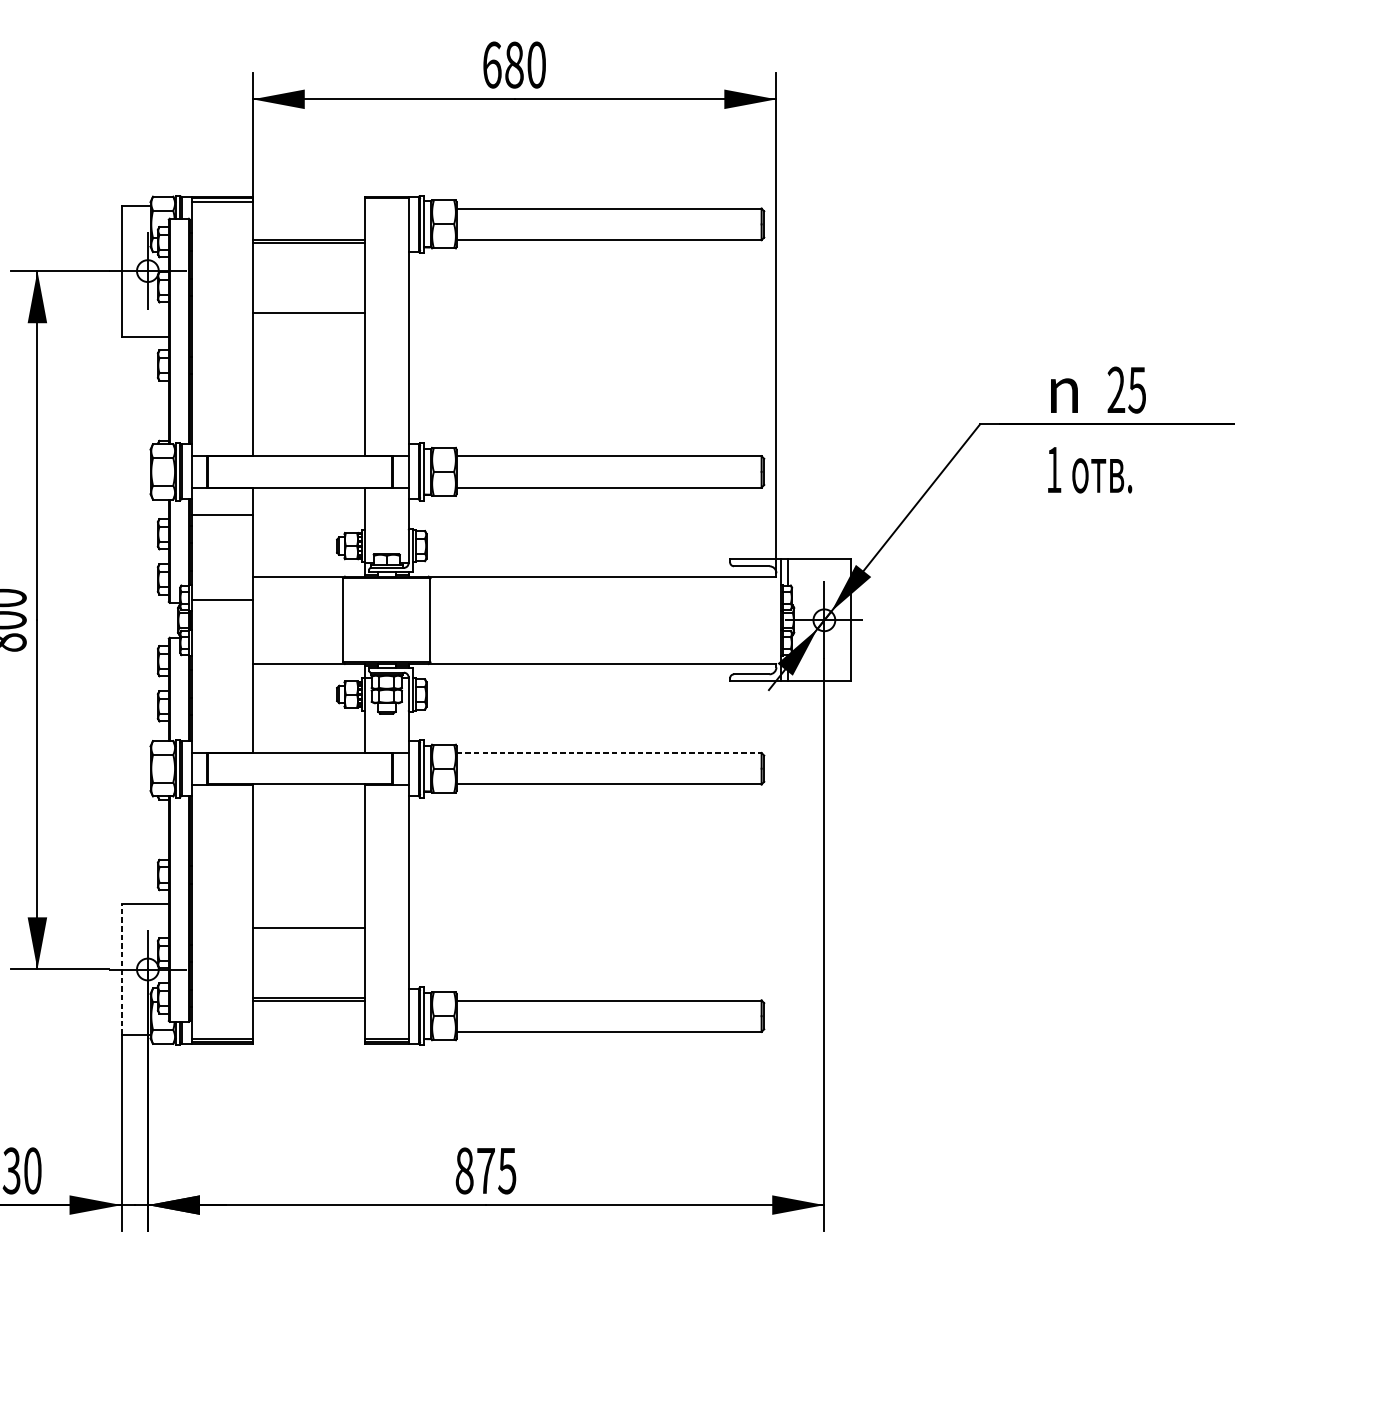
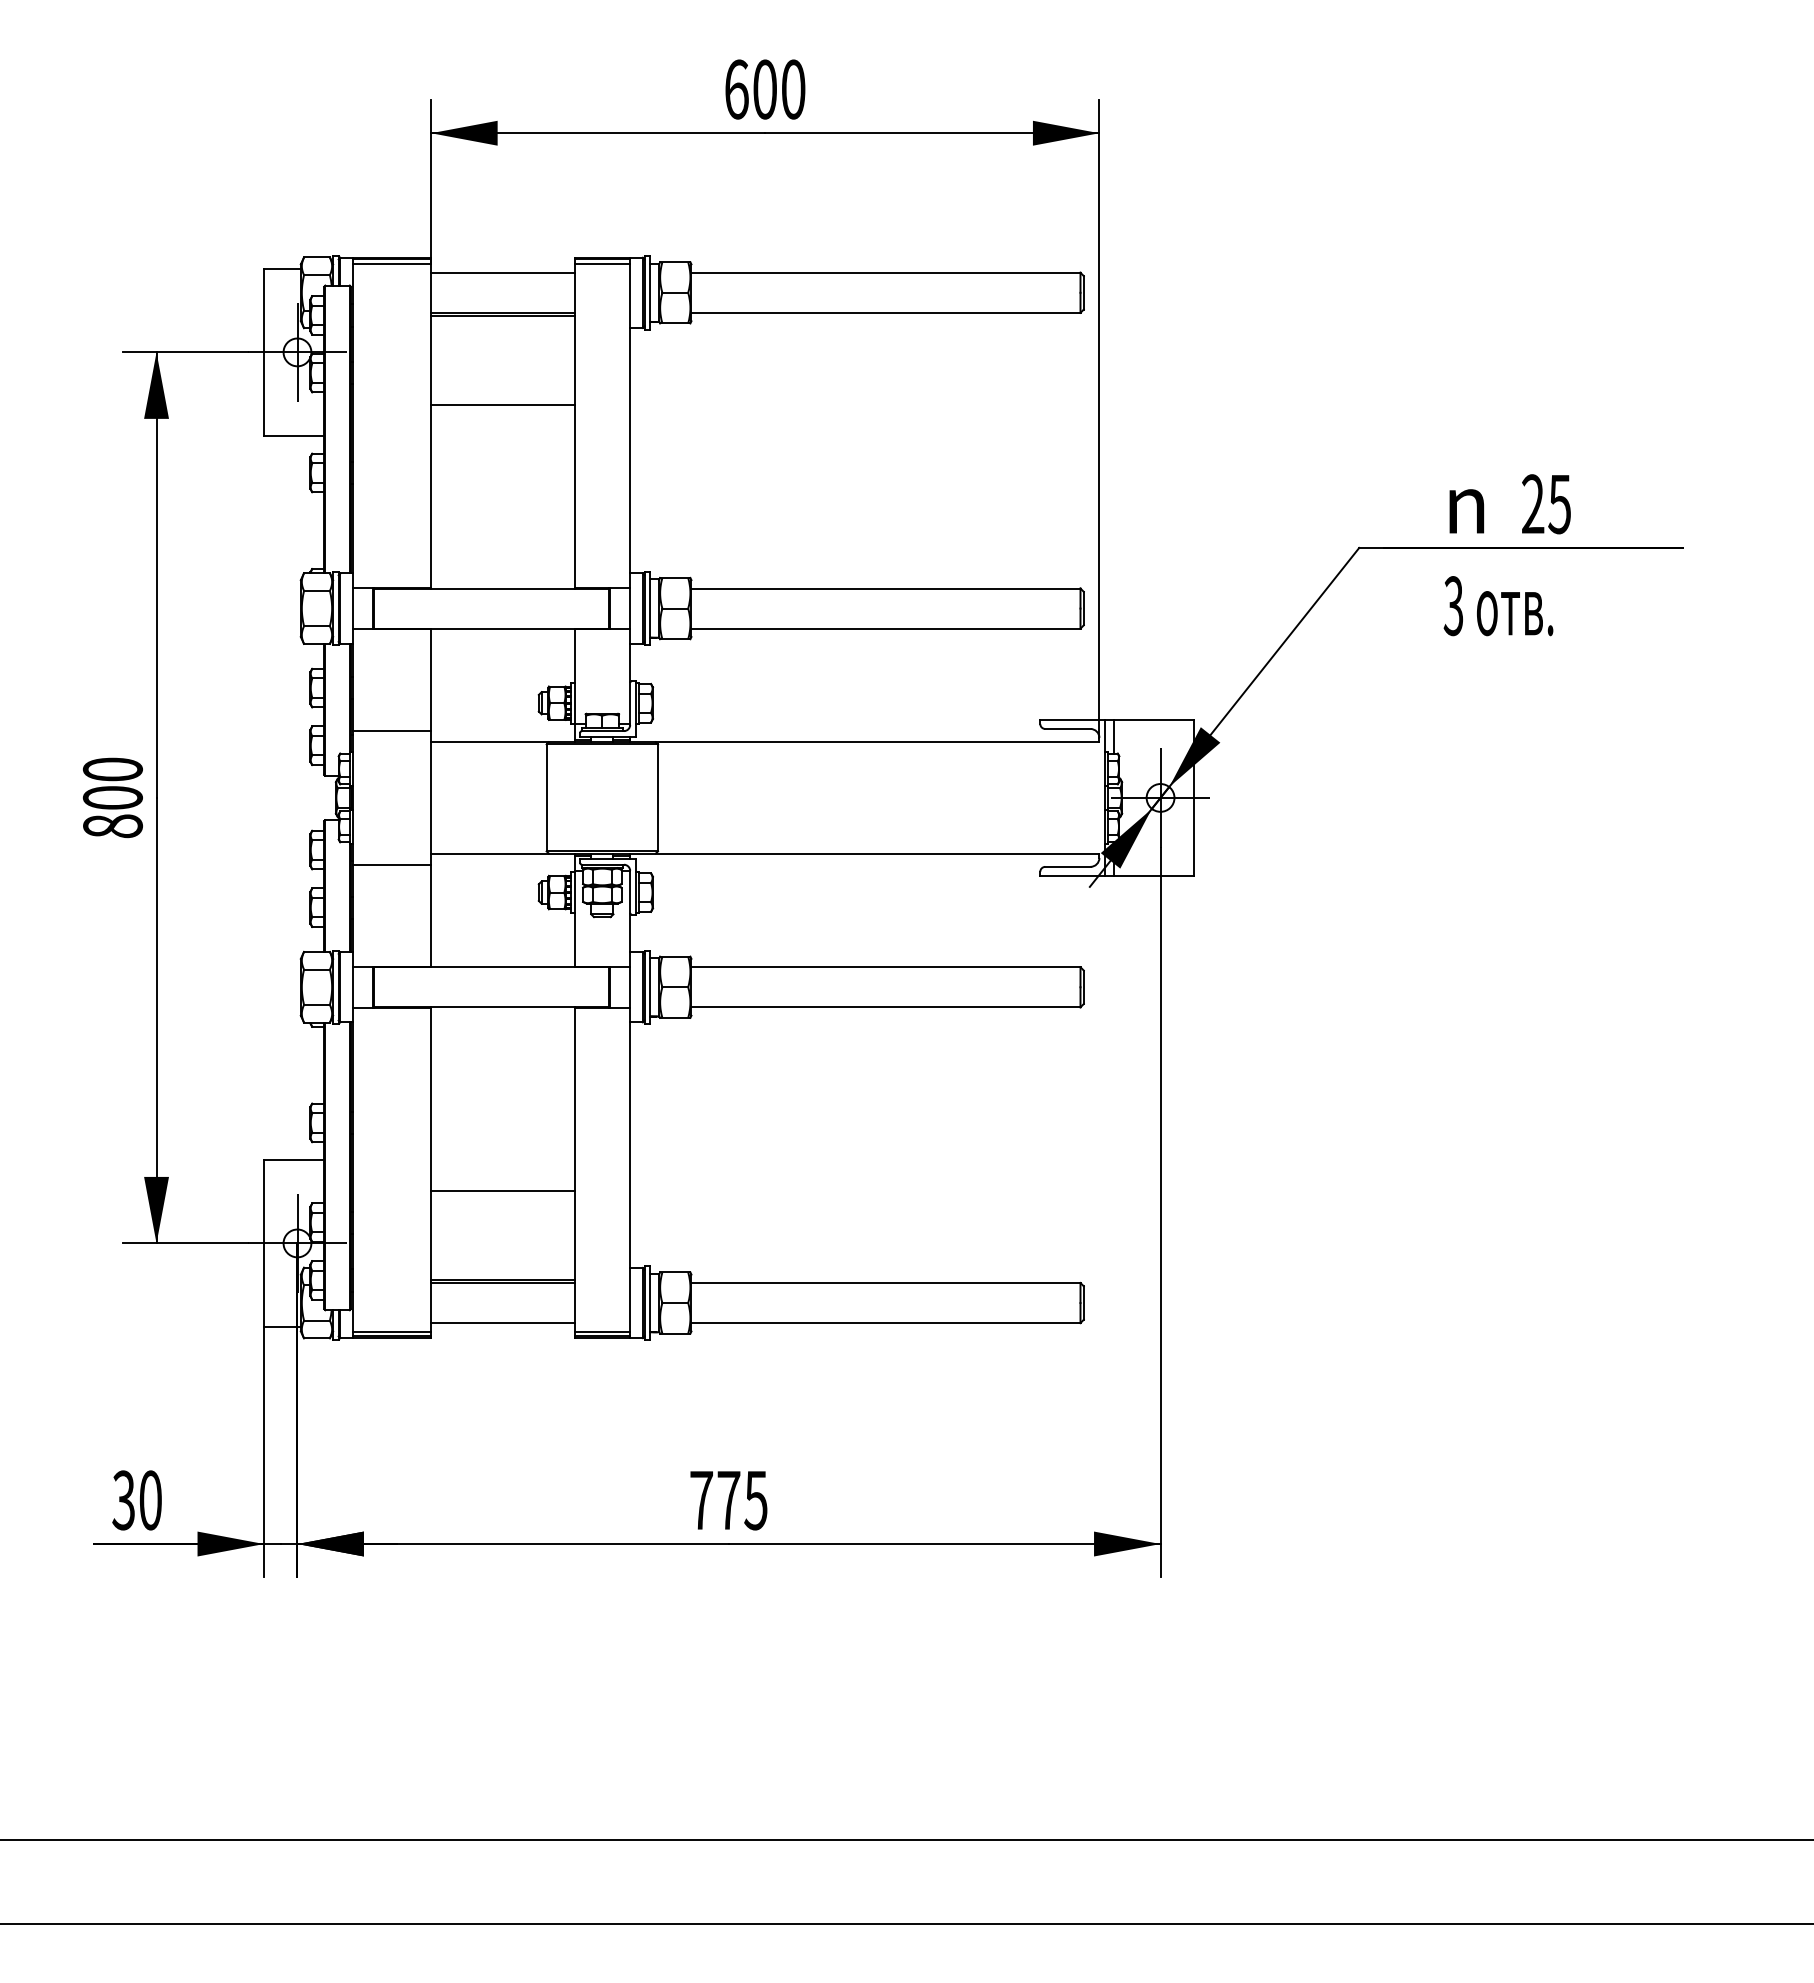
text: (514, 65) -> (765, 89), 680 -> 600
line: (386, 201) -> (602, 263), added
line: (308, 208) -> (502, 272), added
text: (1053, 470) -> (1452, 606), 1 -> 3
line: (222, 515) -> (392, 731), moved
line: (222, 599) -> (392, 864), moved
line: (608, 753) -> (885, 967), dashed -> solid
line: (122, 969) -> (264, 1243), dashed -> solid
line: (308, 1032) -> (502, 1323), added
text: (464, 1170) -> (701, 1500), 875 -> 775

